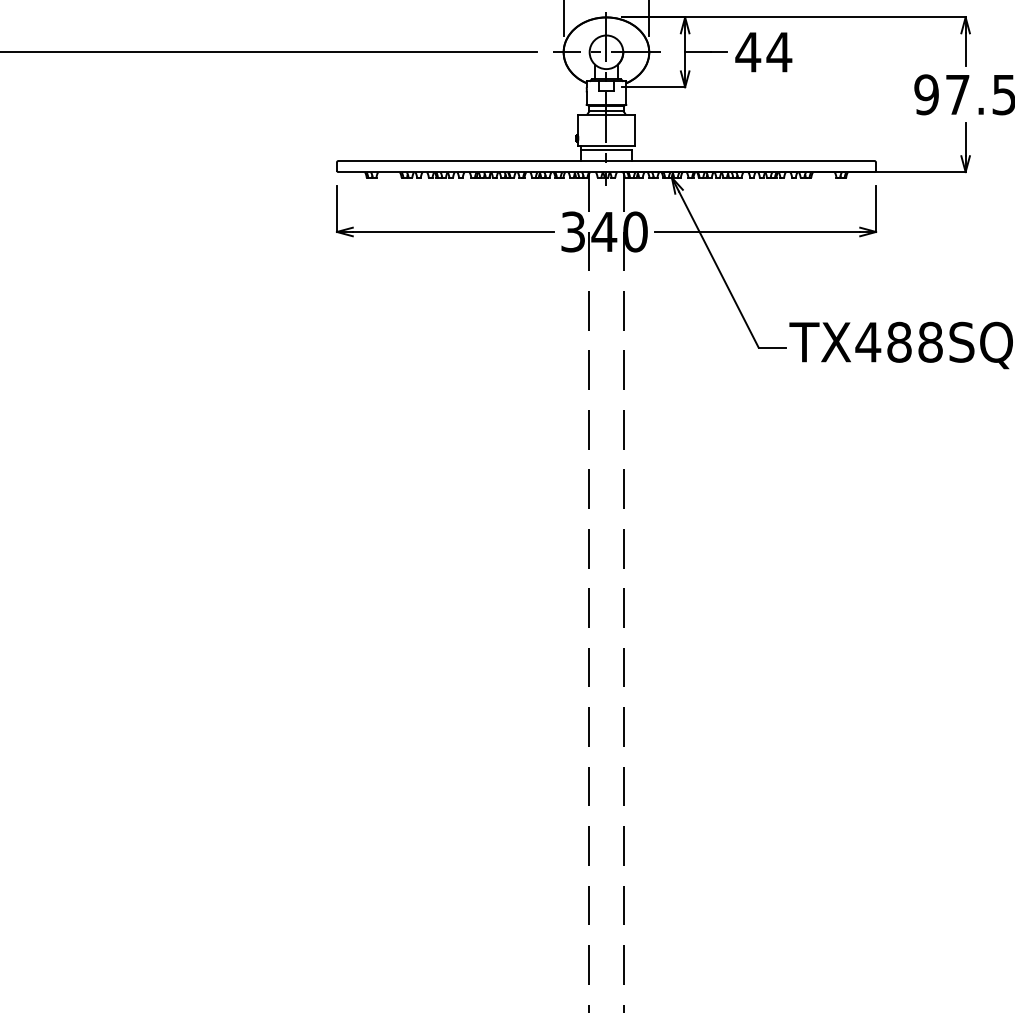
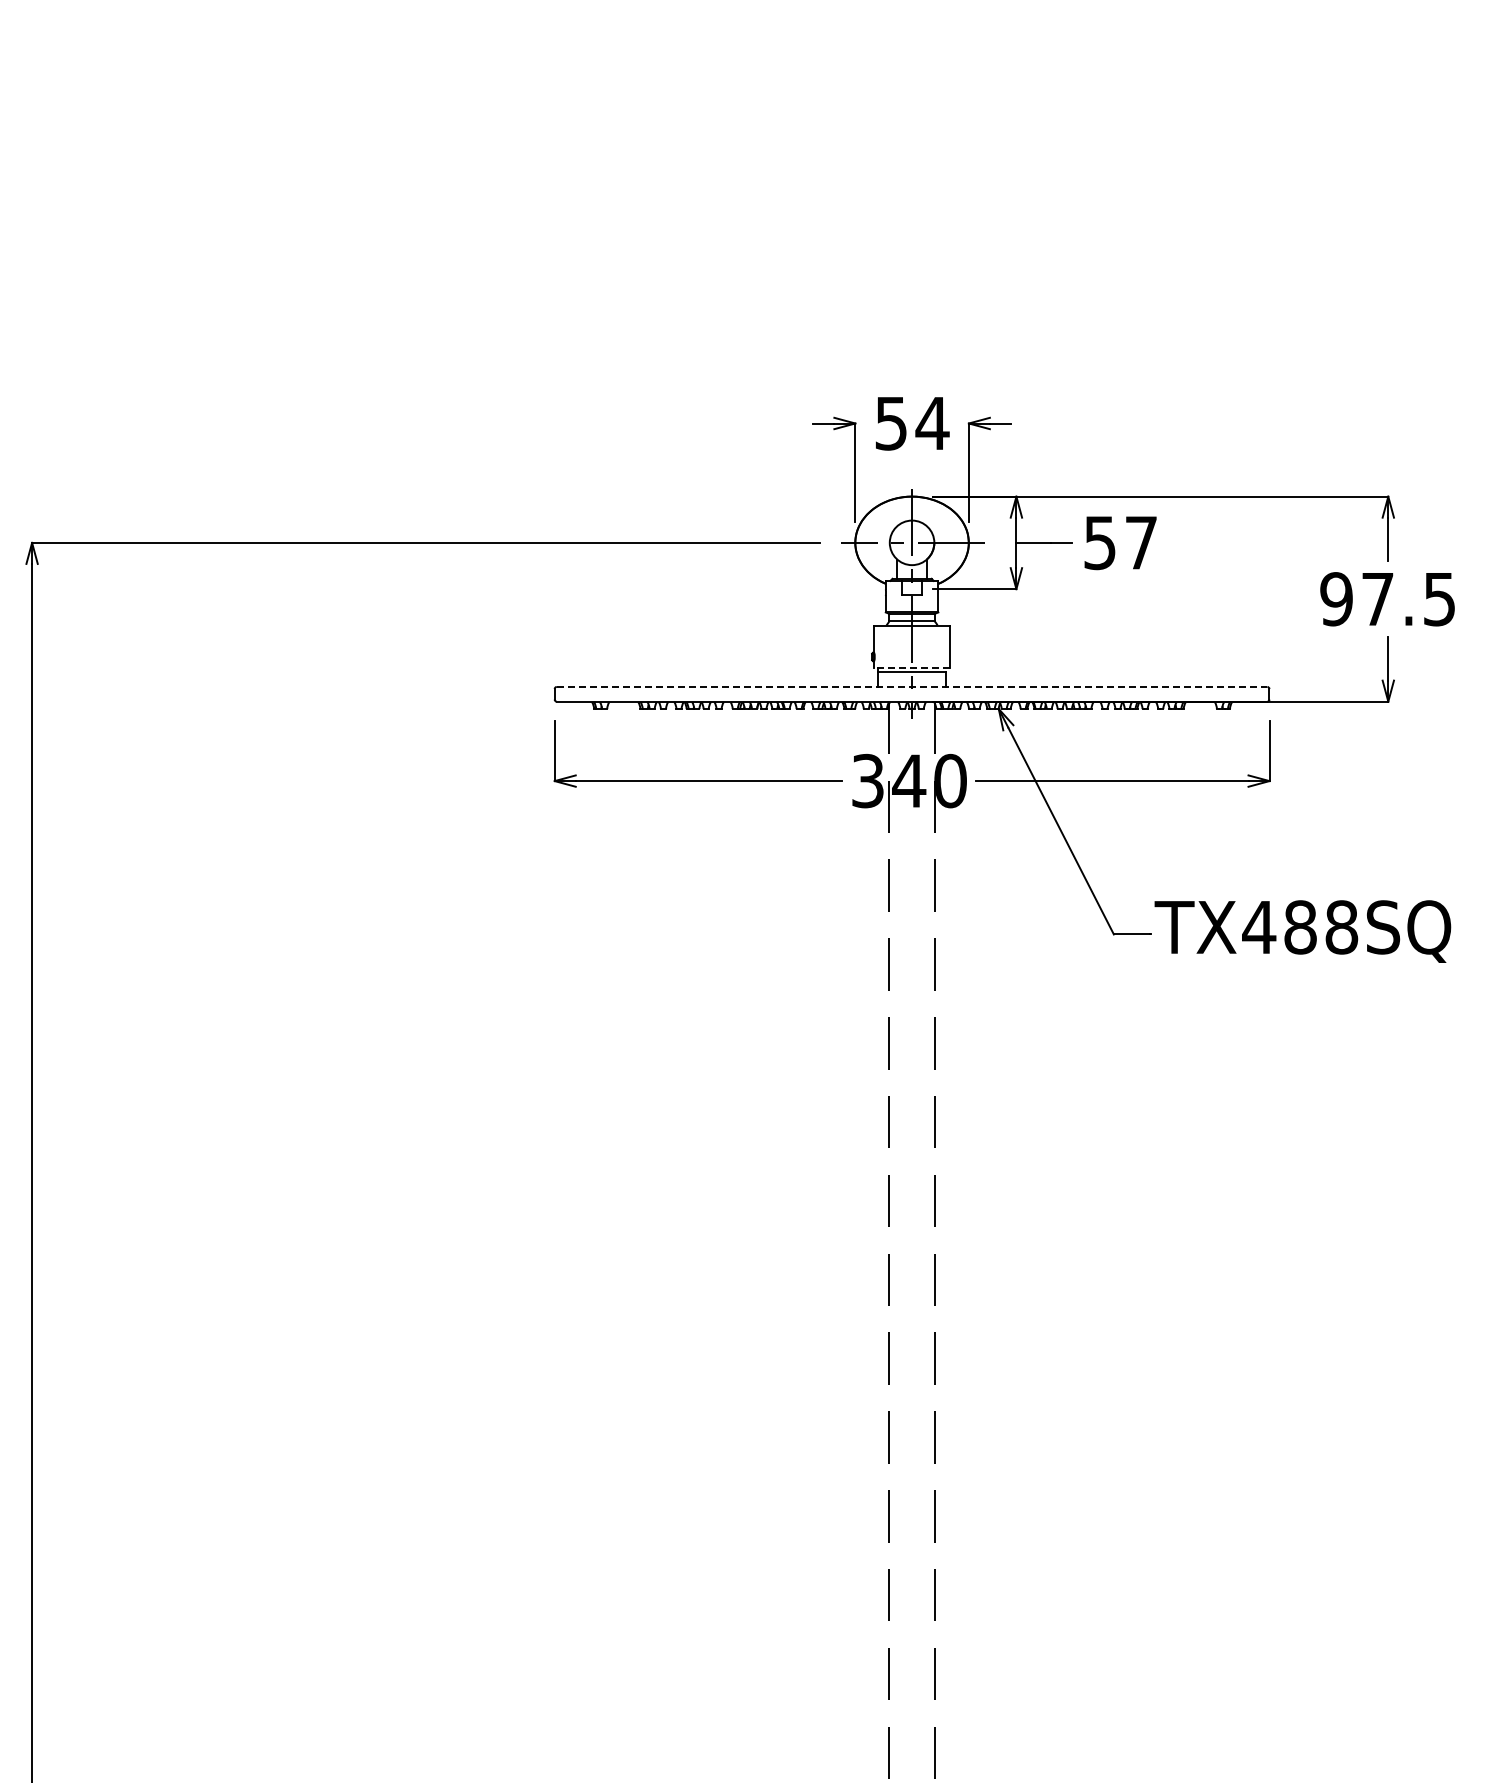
text: (763, 52) -> (1120, 543), 44 -> 57
line: (606, 146) -> (912, 667), solid -> dashed
line: (606, 160) -> (912, 686), solid -> dashed

